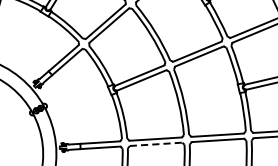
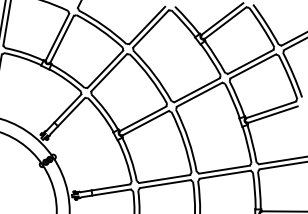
line: (156, 144) -> (165, 184), dashed -> solid

